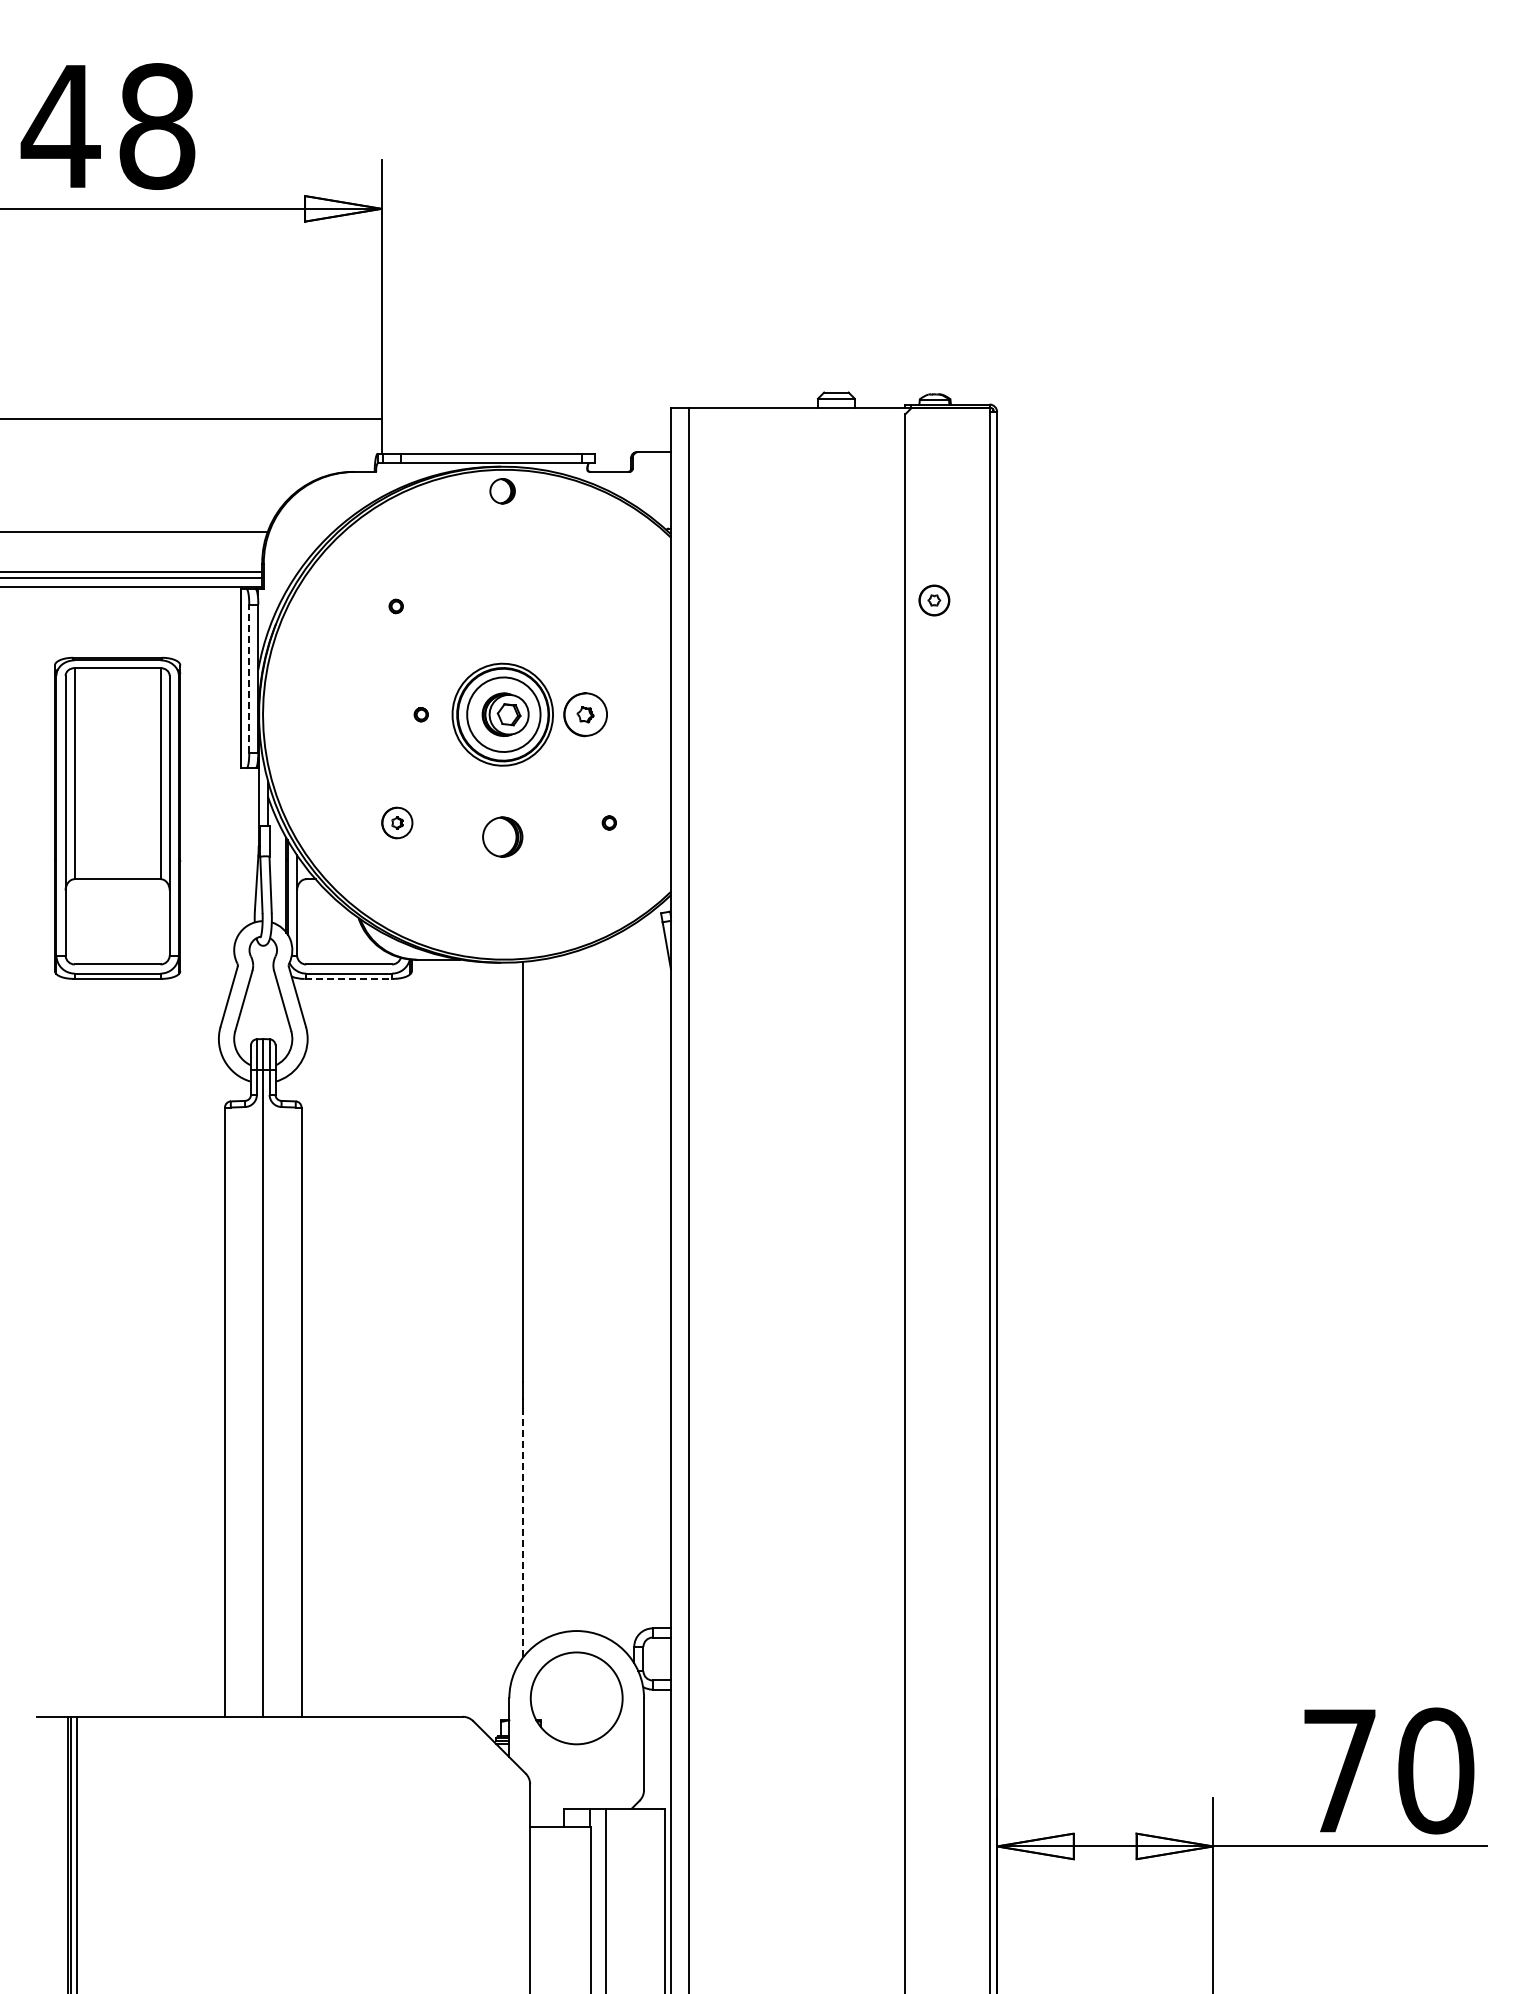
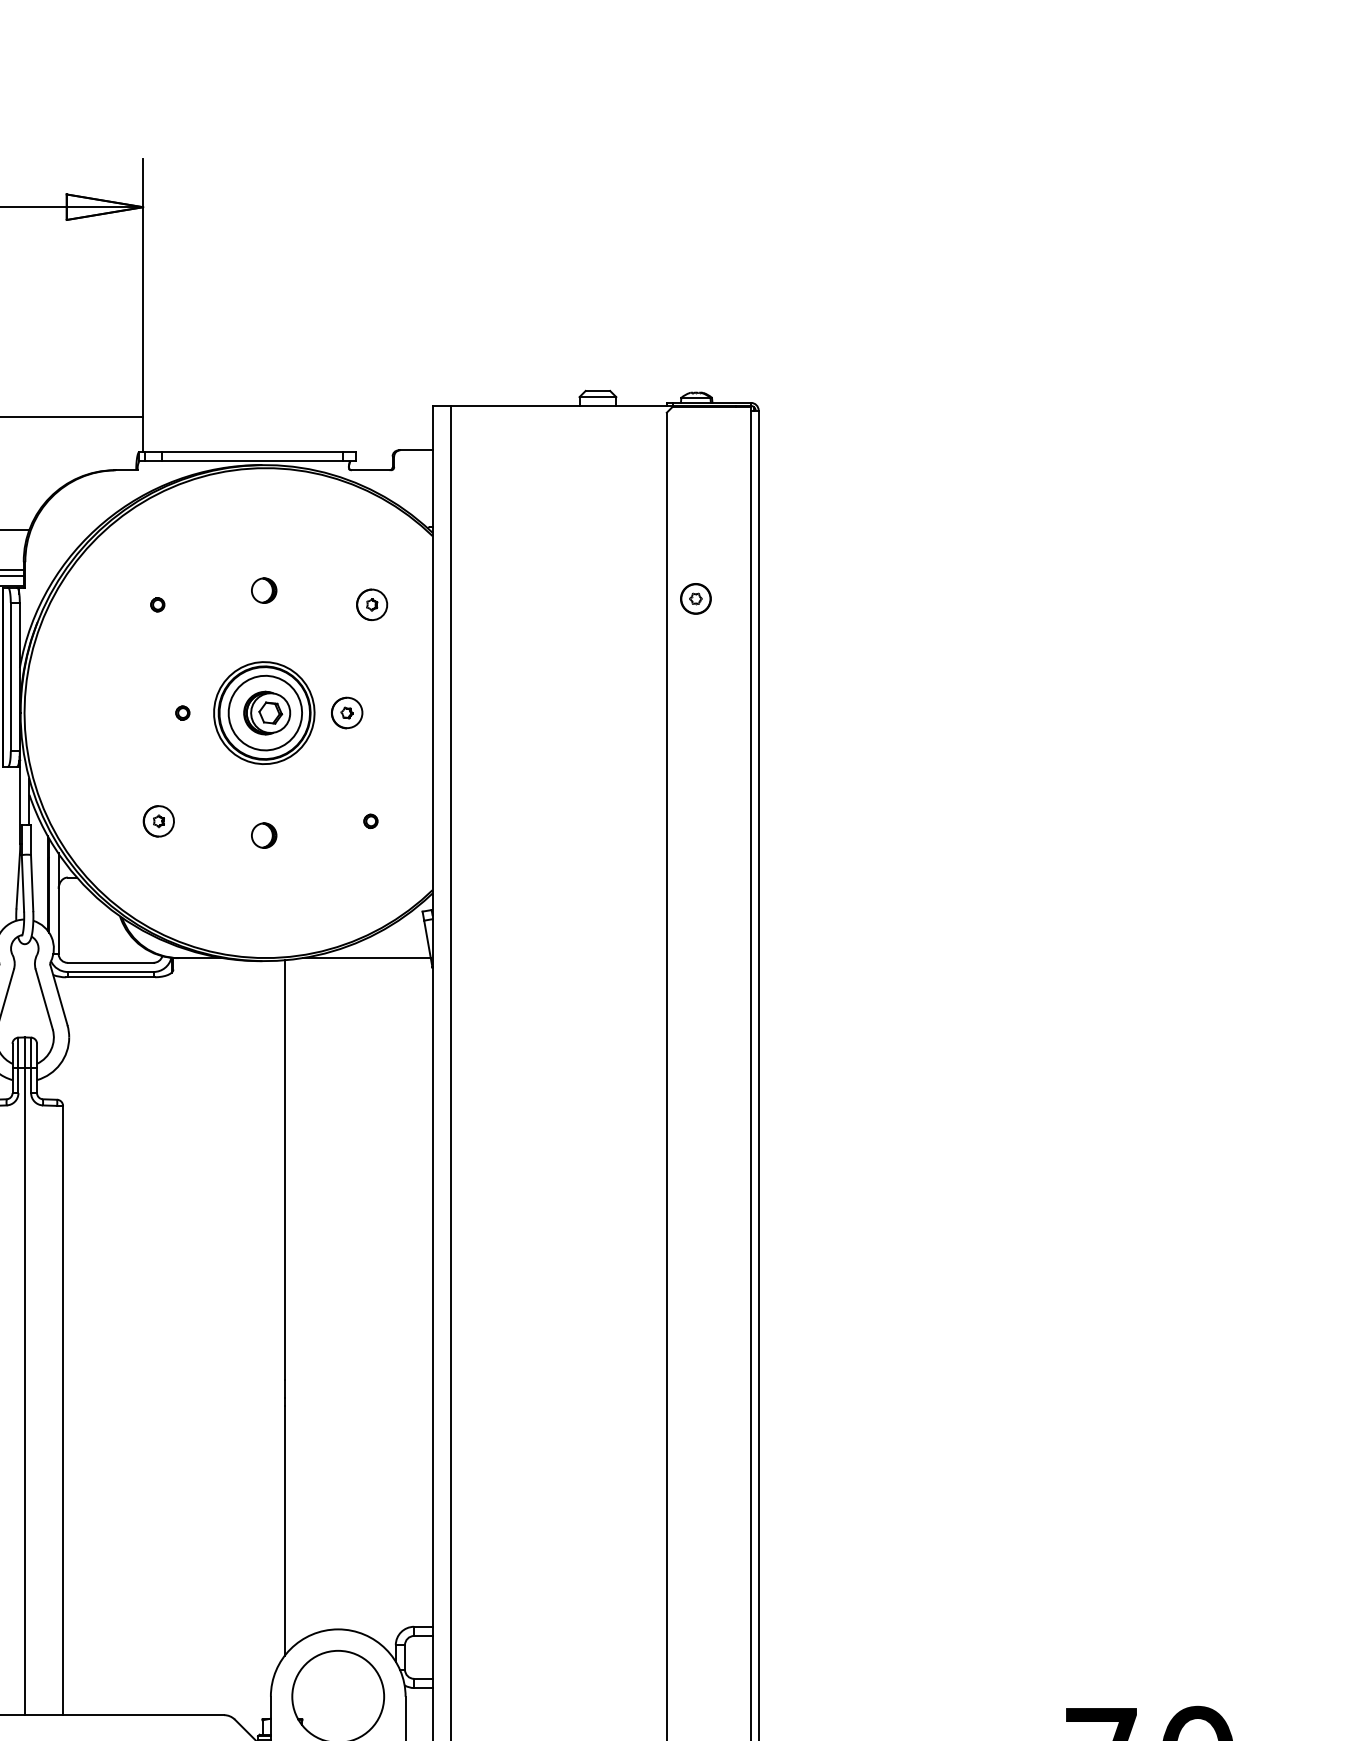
part: (502, 491) -> (264, 590), moved
part: (610, 606) -> (372, 604), added
line: (249, 678) -> (11, 676), dashed -> solid
part: (585, 714) -> (347, 712), size x0.71
part: (502, 837) -> (264, 835), size x0.62
line: (605, 959) -> (367, 957), added
line: (349, 978) -> (111, 976), dashed -> solid
line: (523, 1532) -> (285, 1530), dashed -> solid

